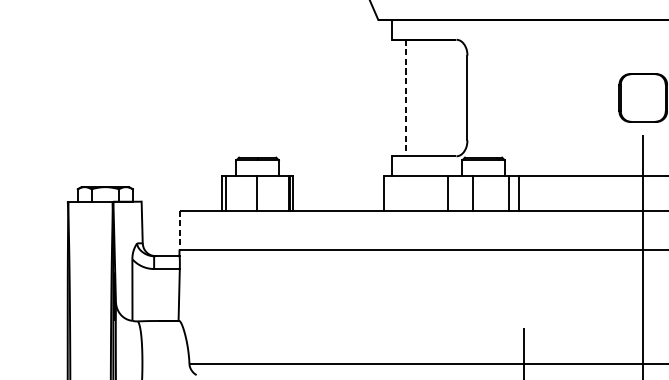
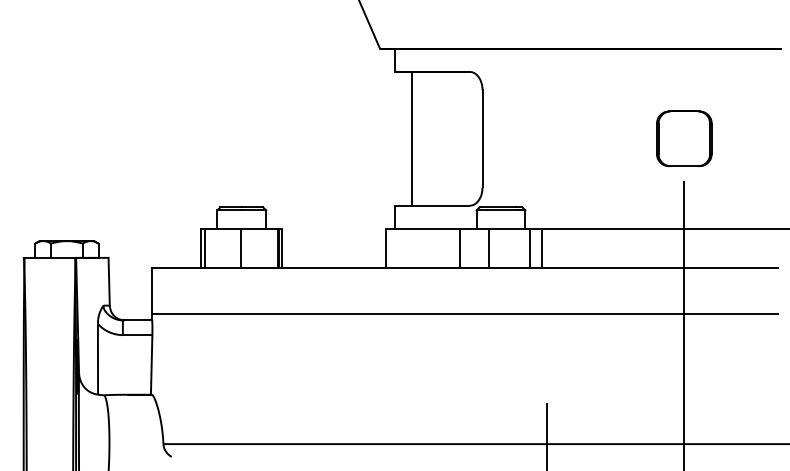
line: (406, 97) -> (412, 138), dashed -> solid
line: (179, 230) -> (152, 290), dashed -> solid

